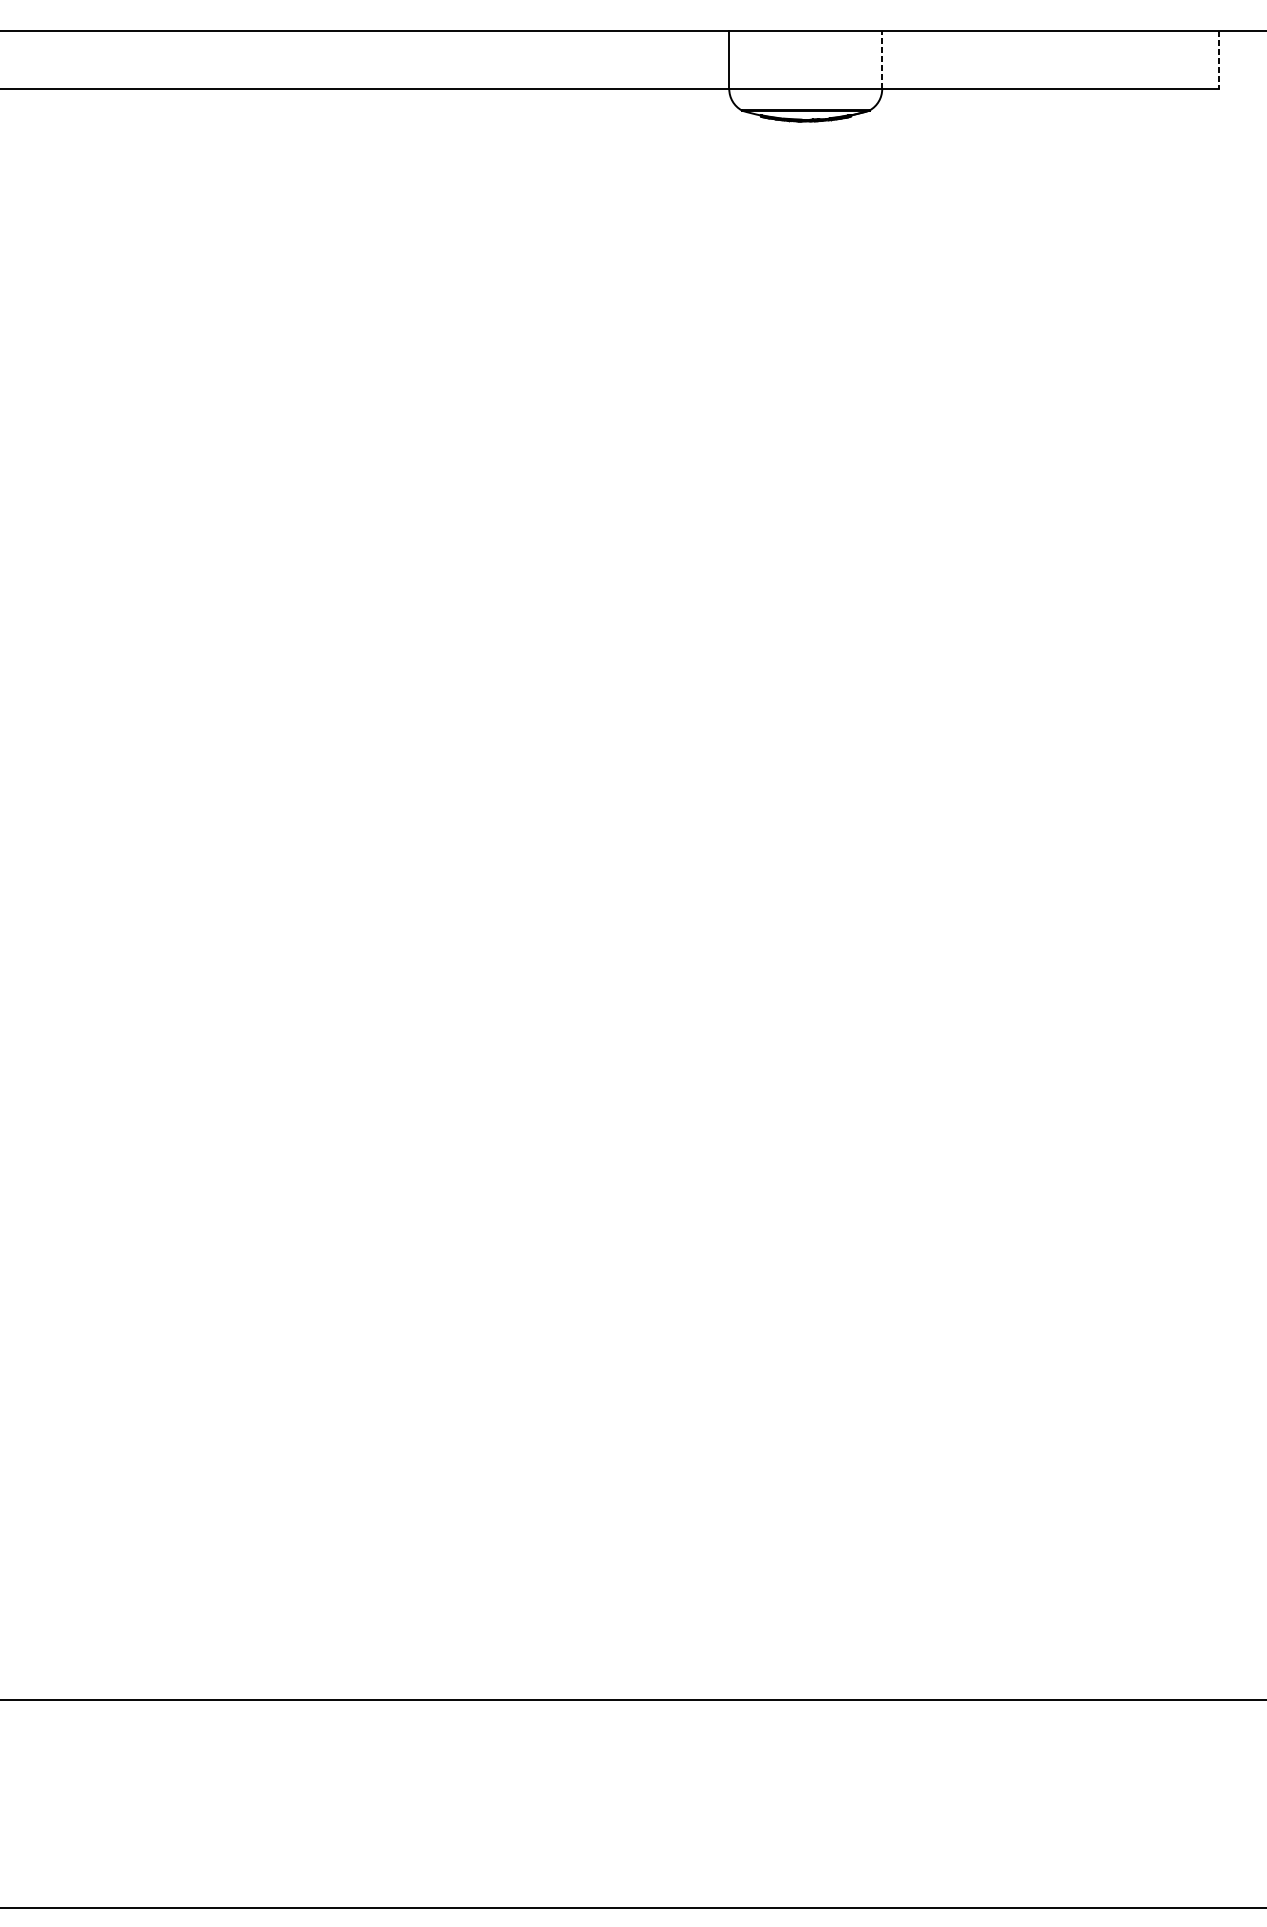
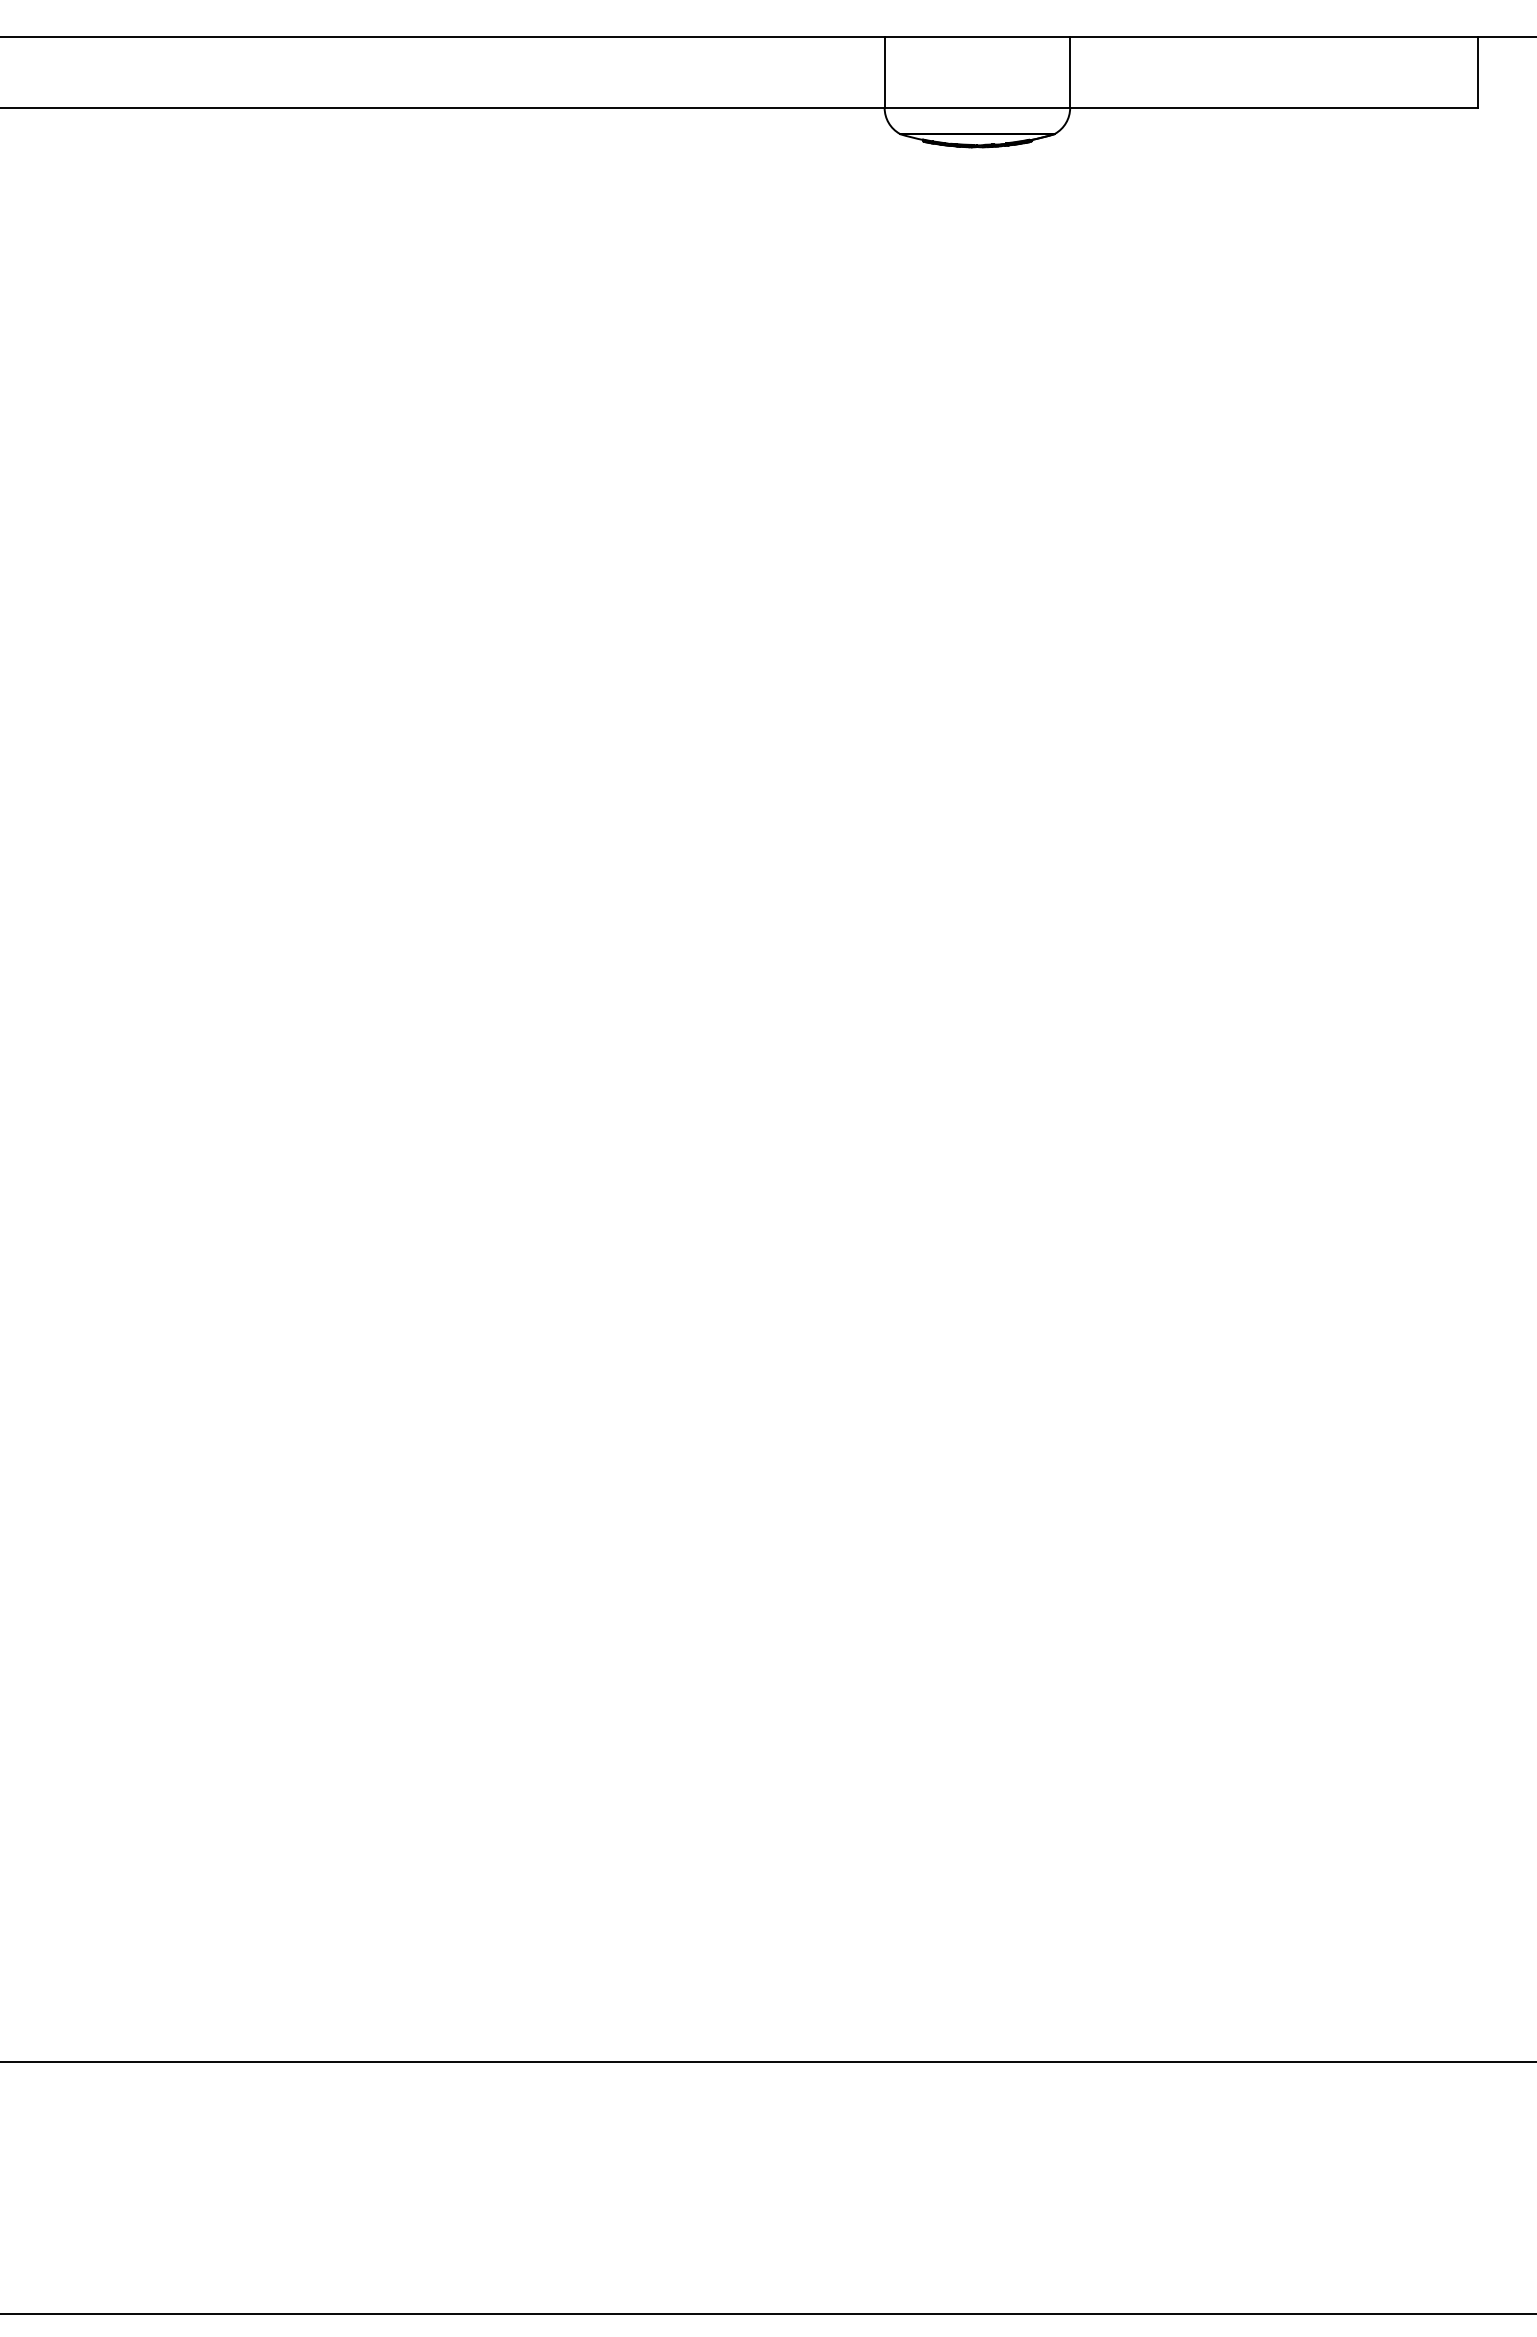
line: (882, 59) -> (1070, 72), dashed -> solid
line: (1218, 60) -> (1478, 73), dashed -> solid

